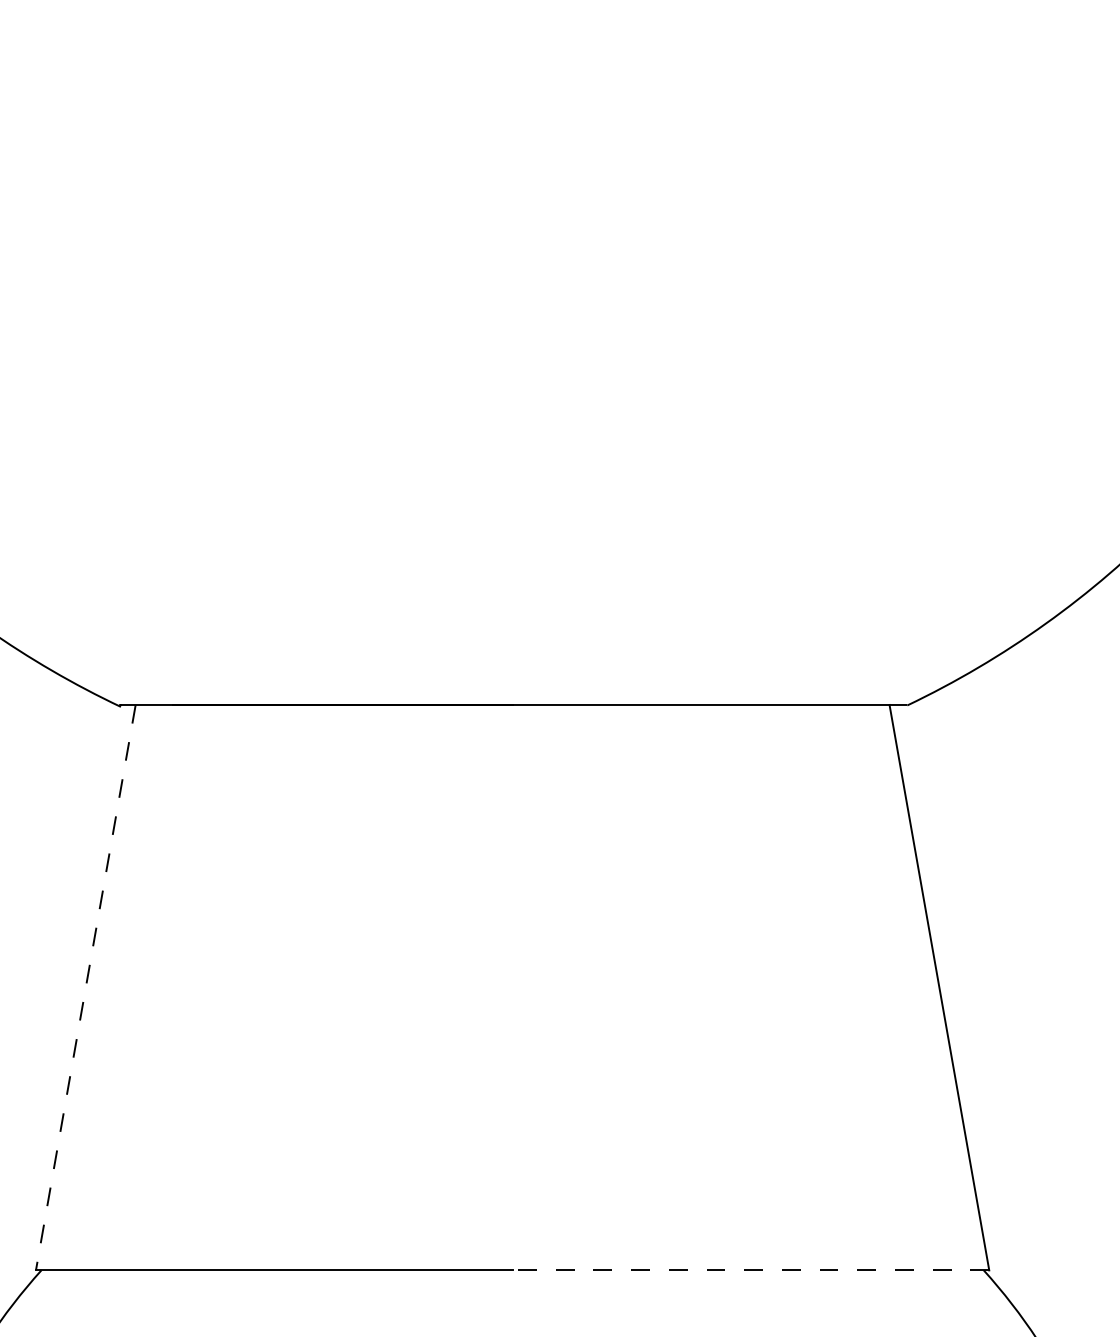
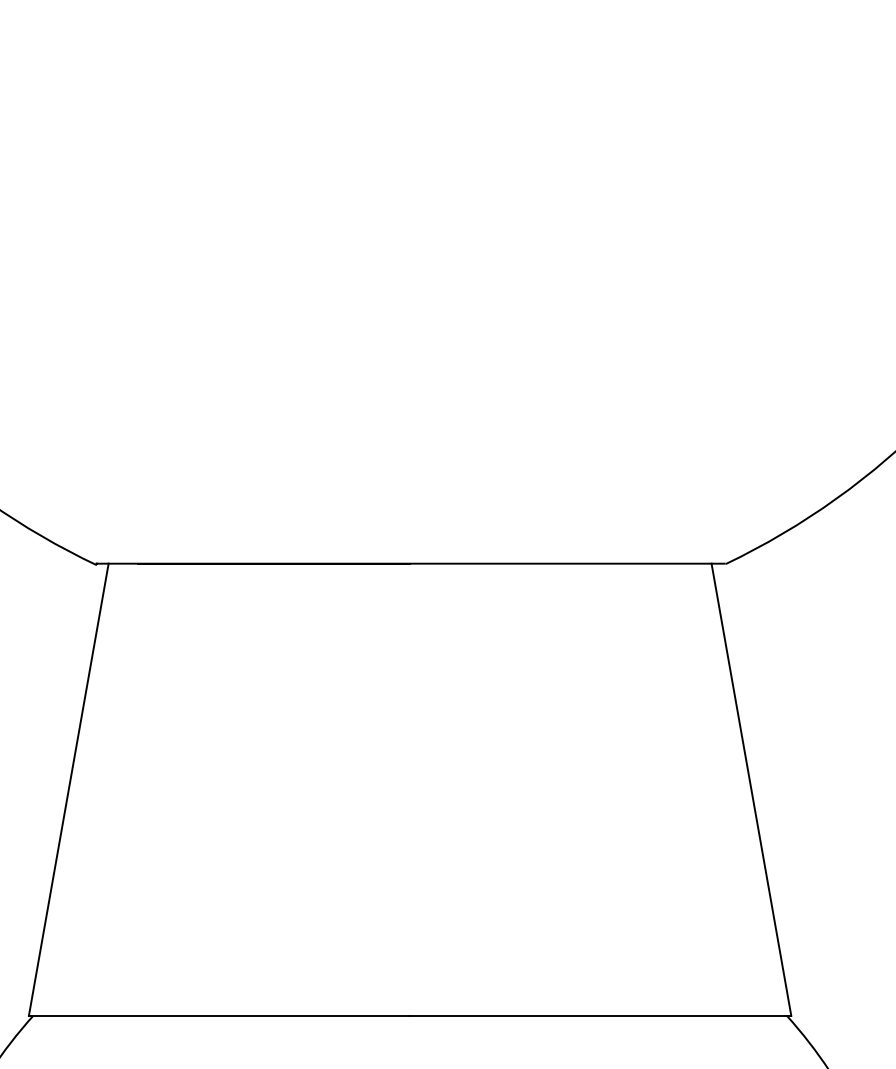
line: (85, 987) -> (68, 789), dashed -> solid
line: (750, 1269) -> (600, 1015), dashed -> solid

